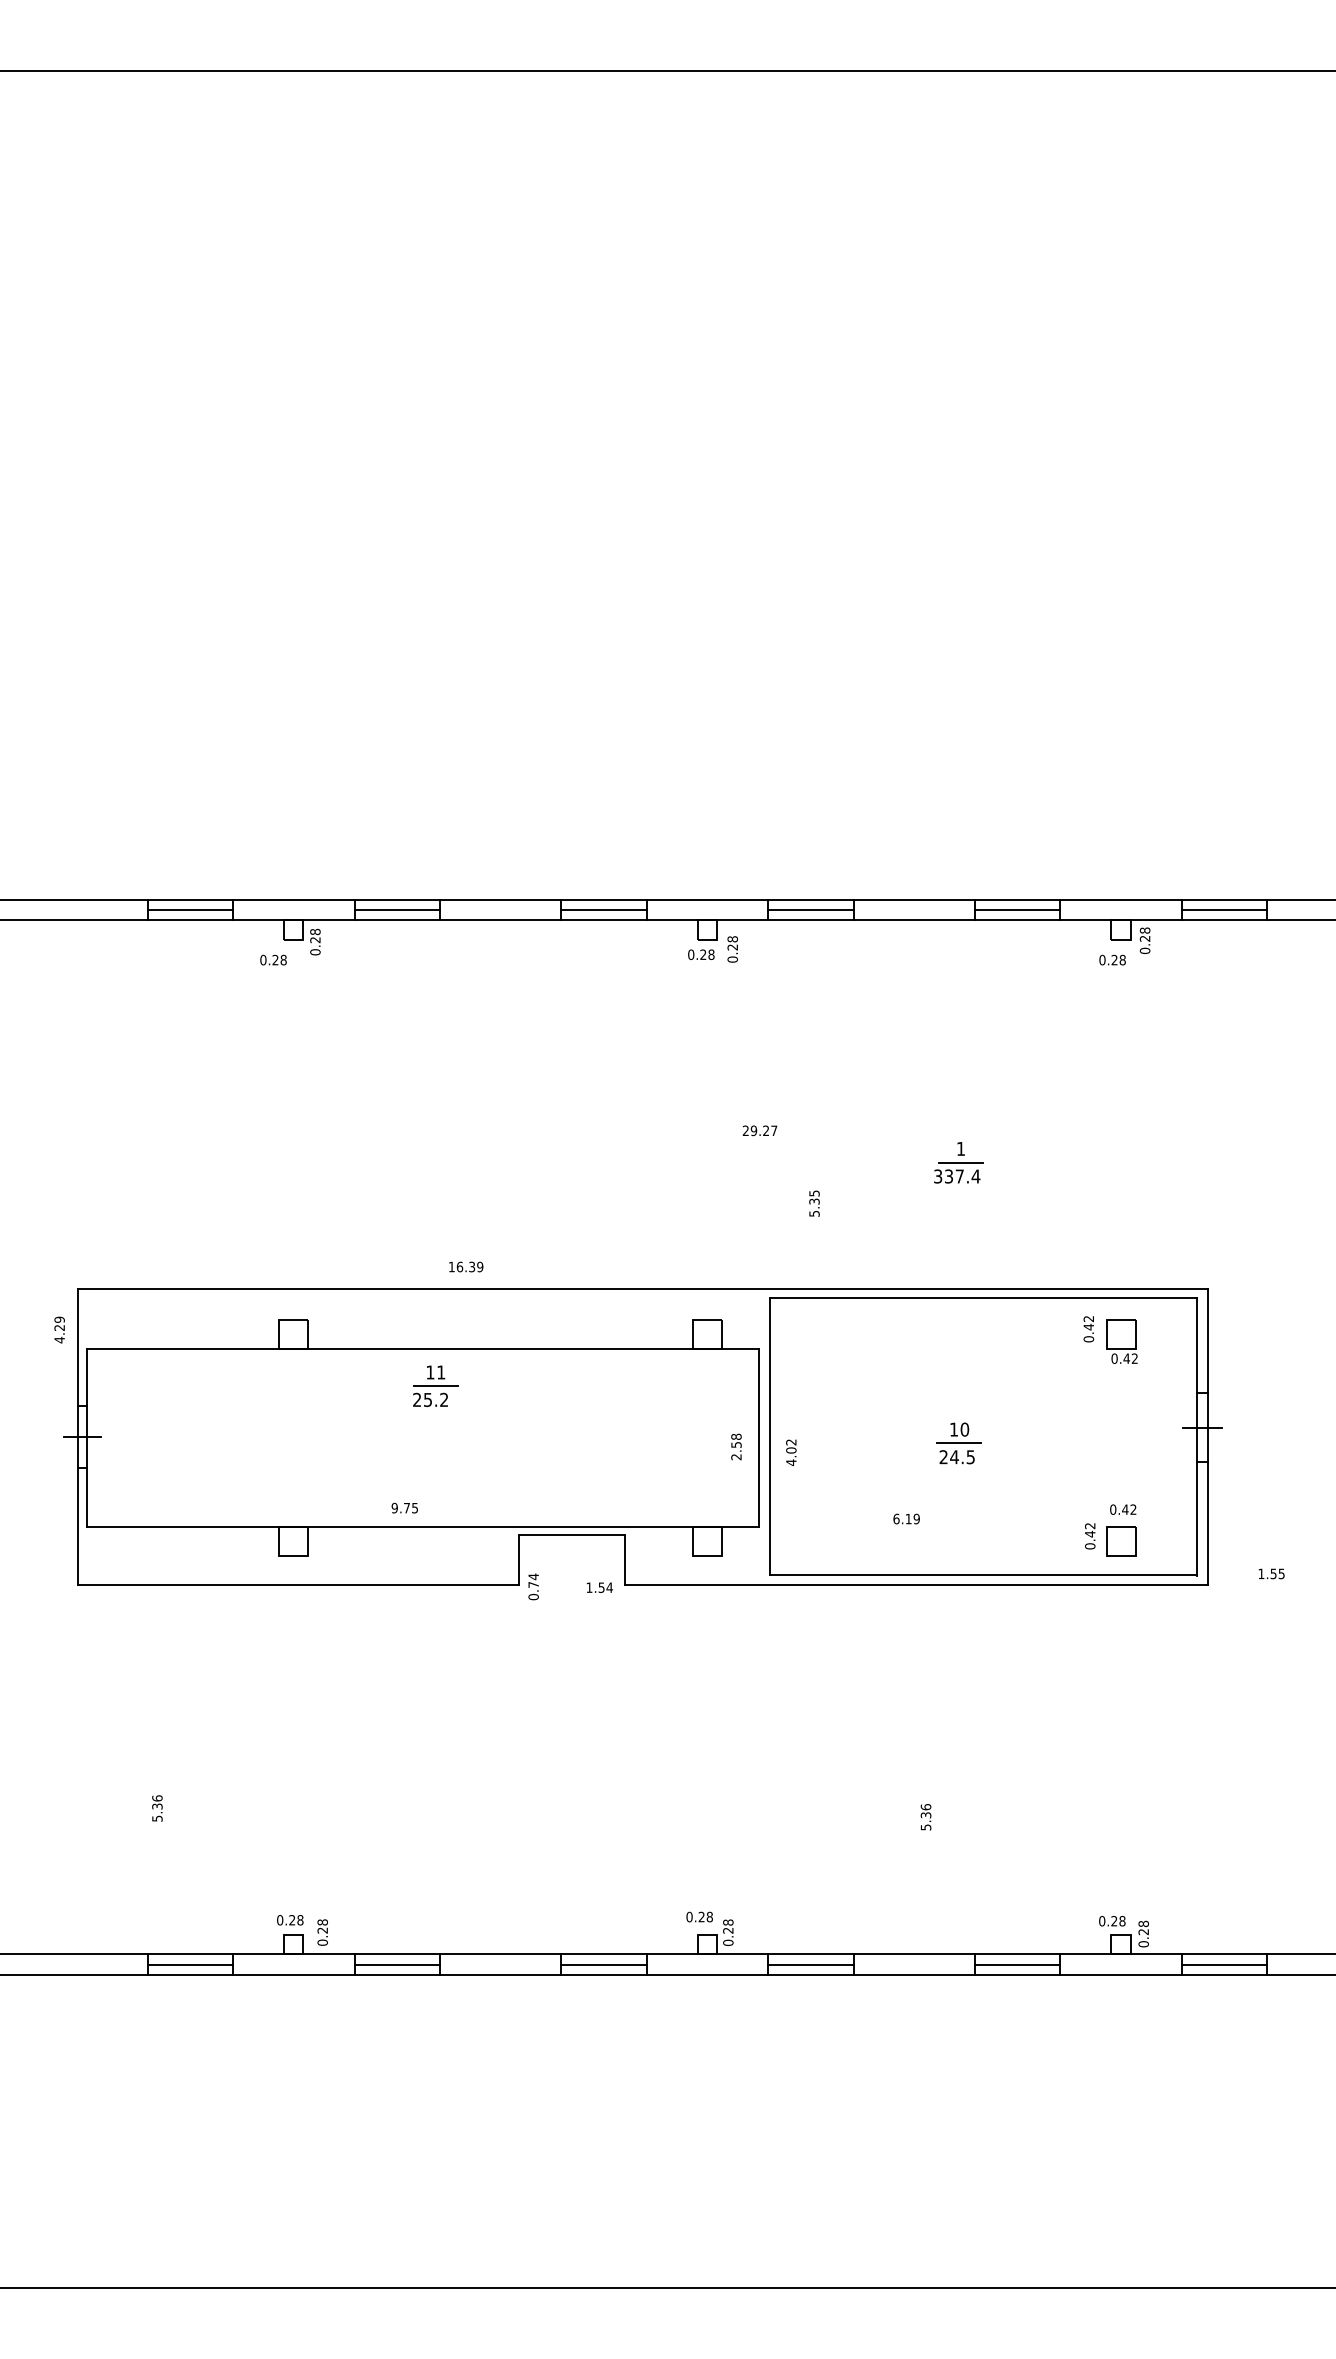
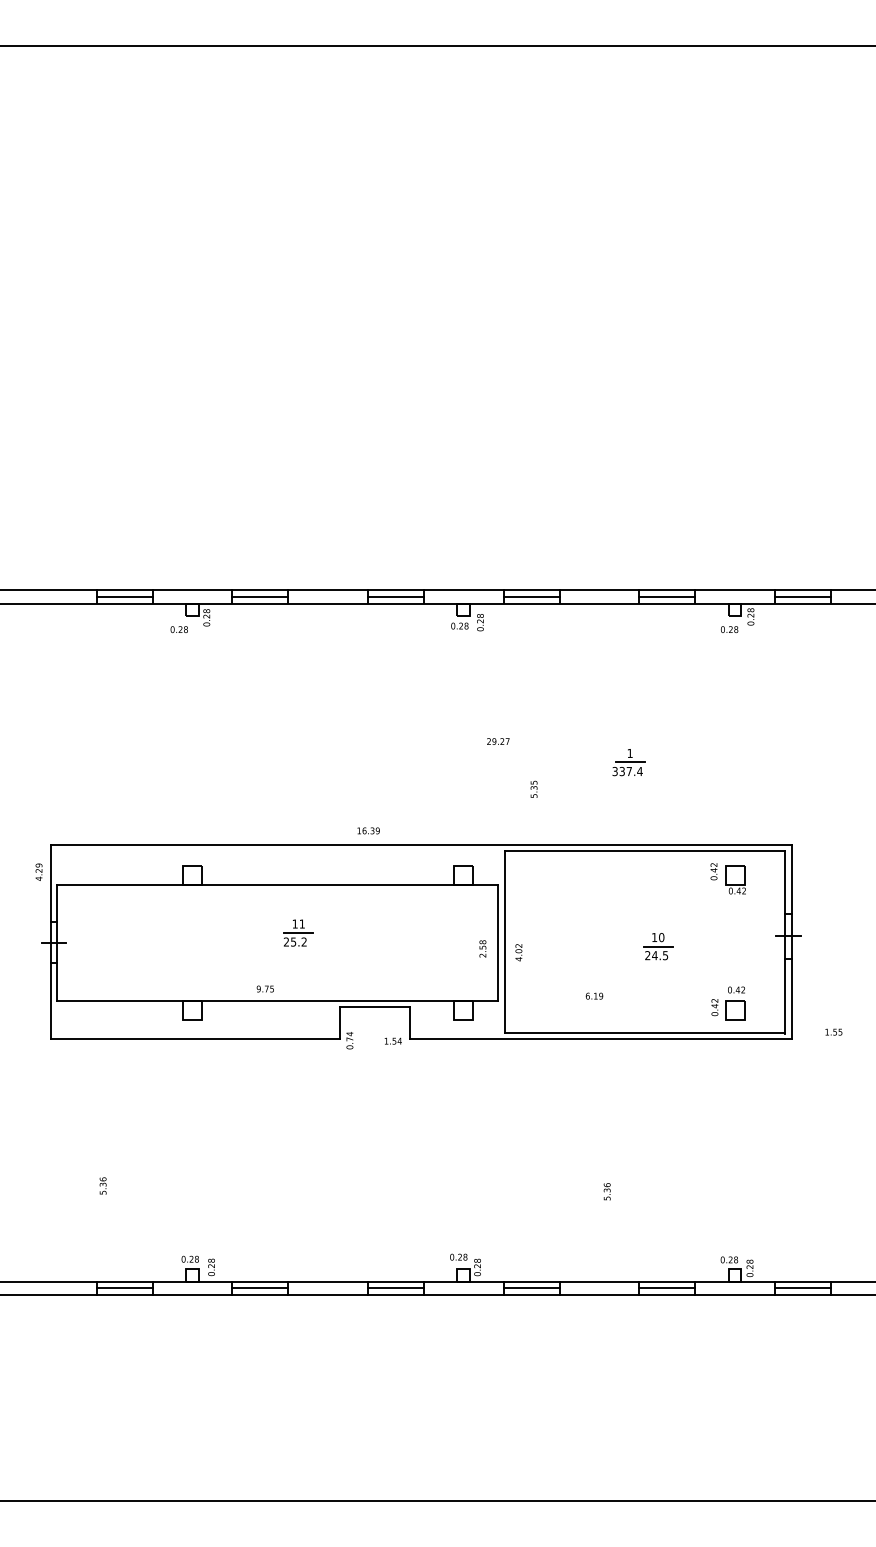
text: (465, 1266) -> (368, 830), moved
part: (435, 1385) -> (298, 932), moved
part: (959, 1443) -> (658, 946), moved

